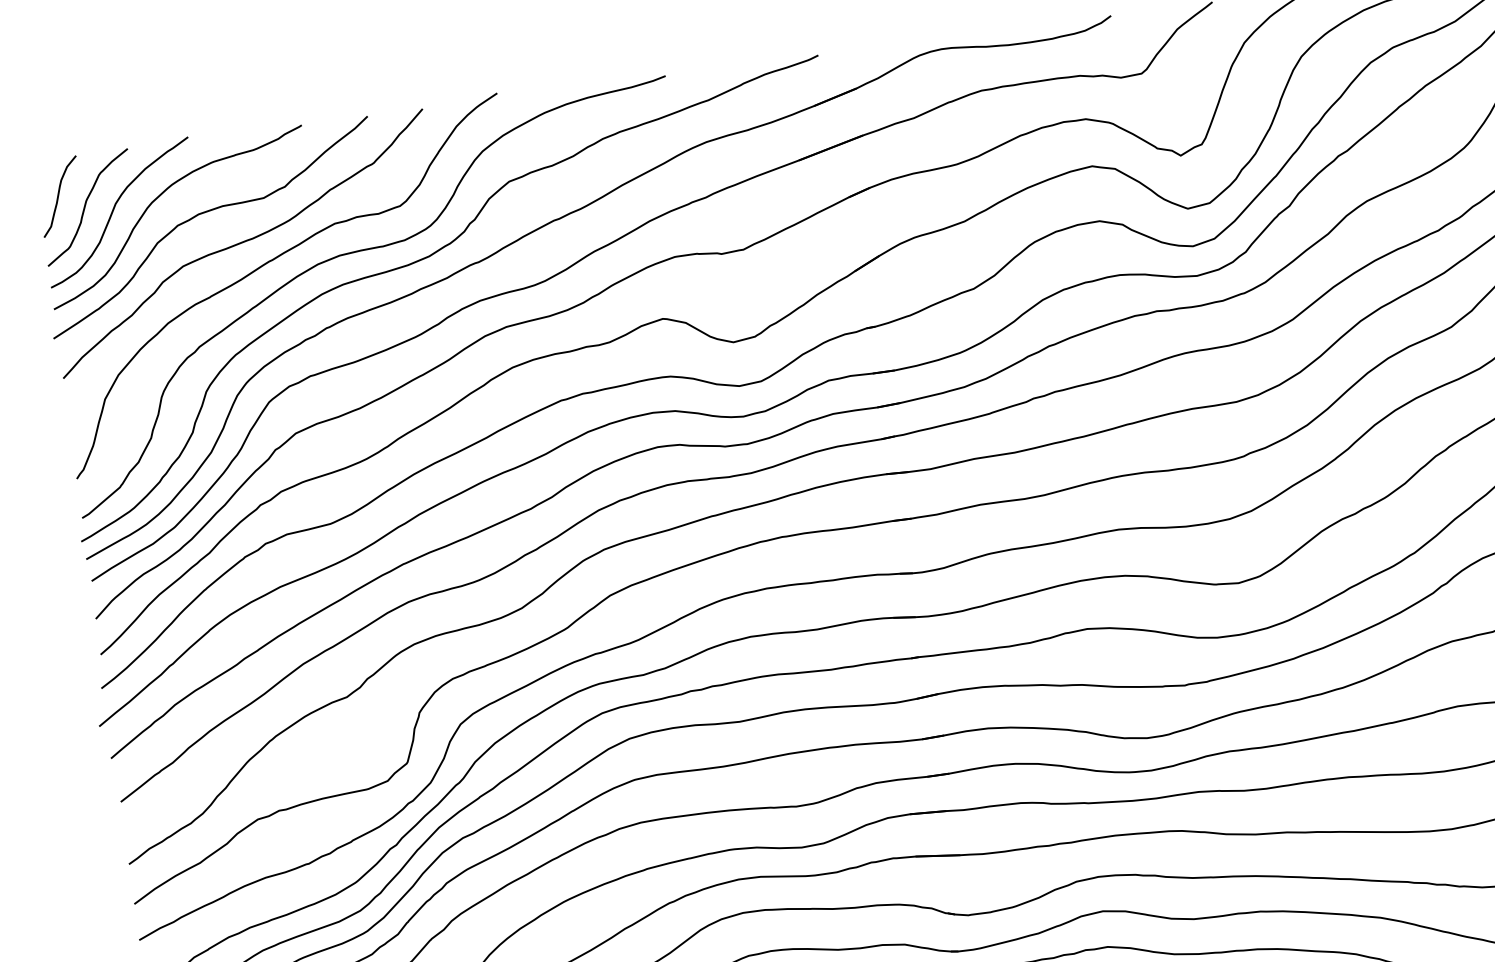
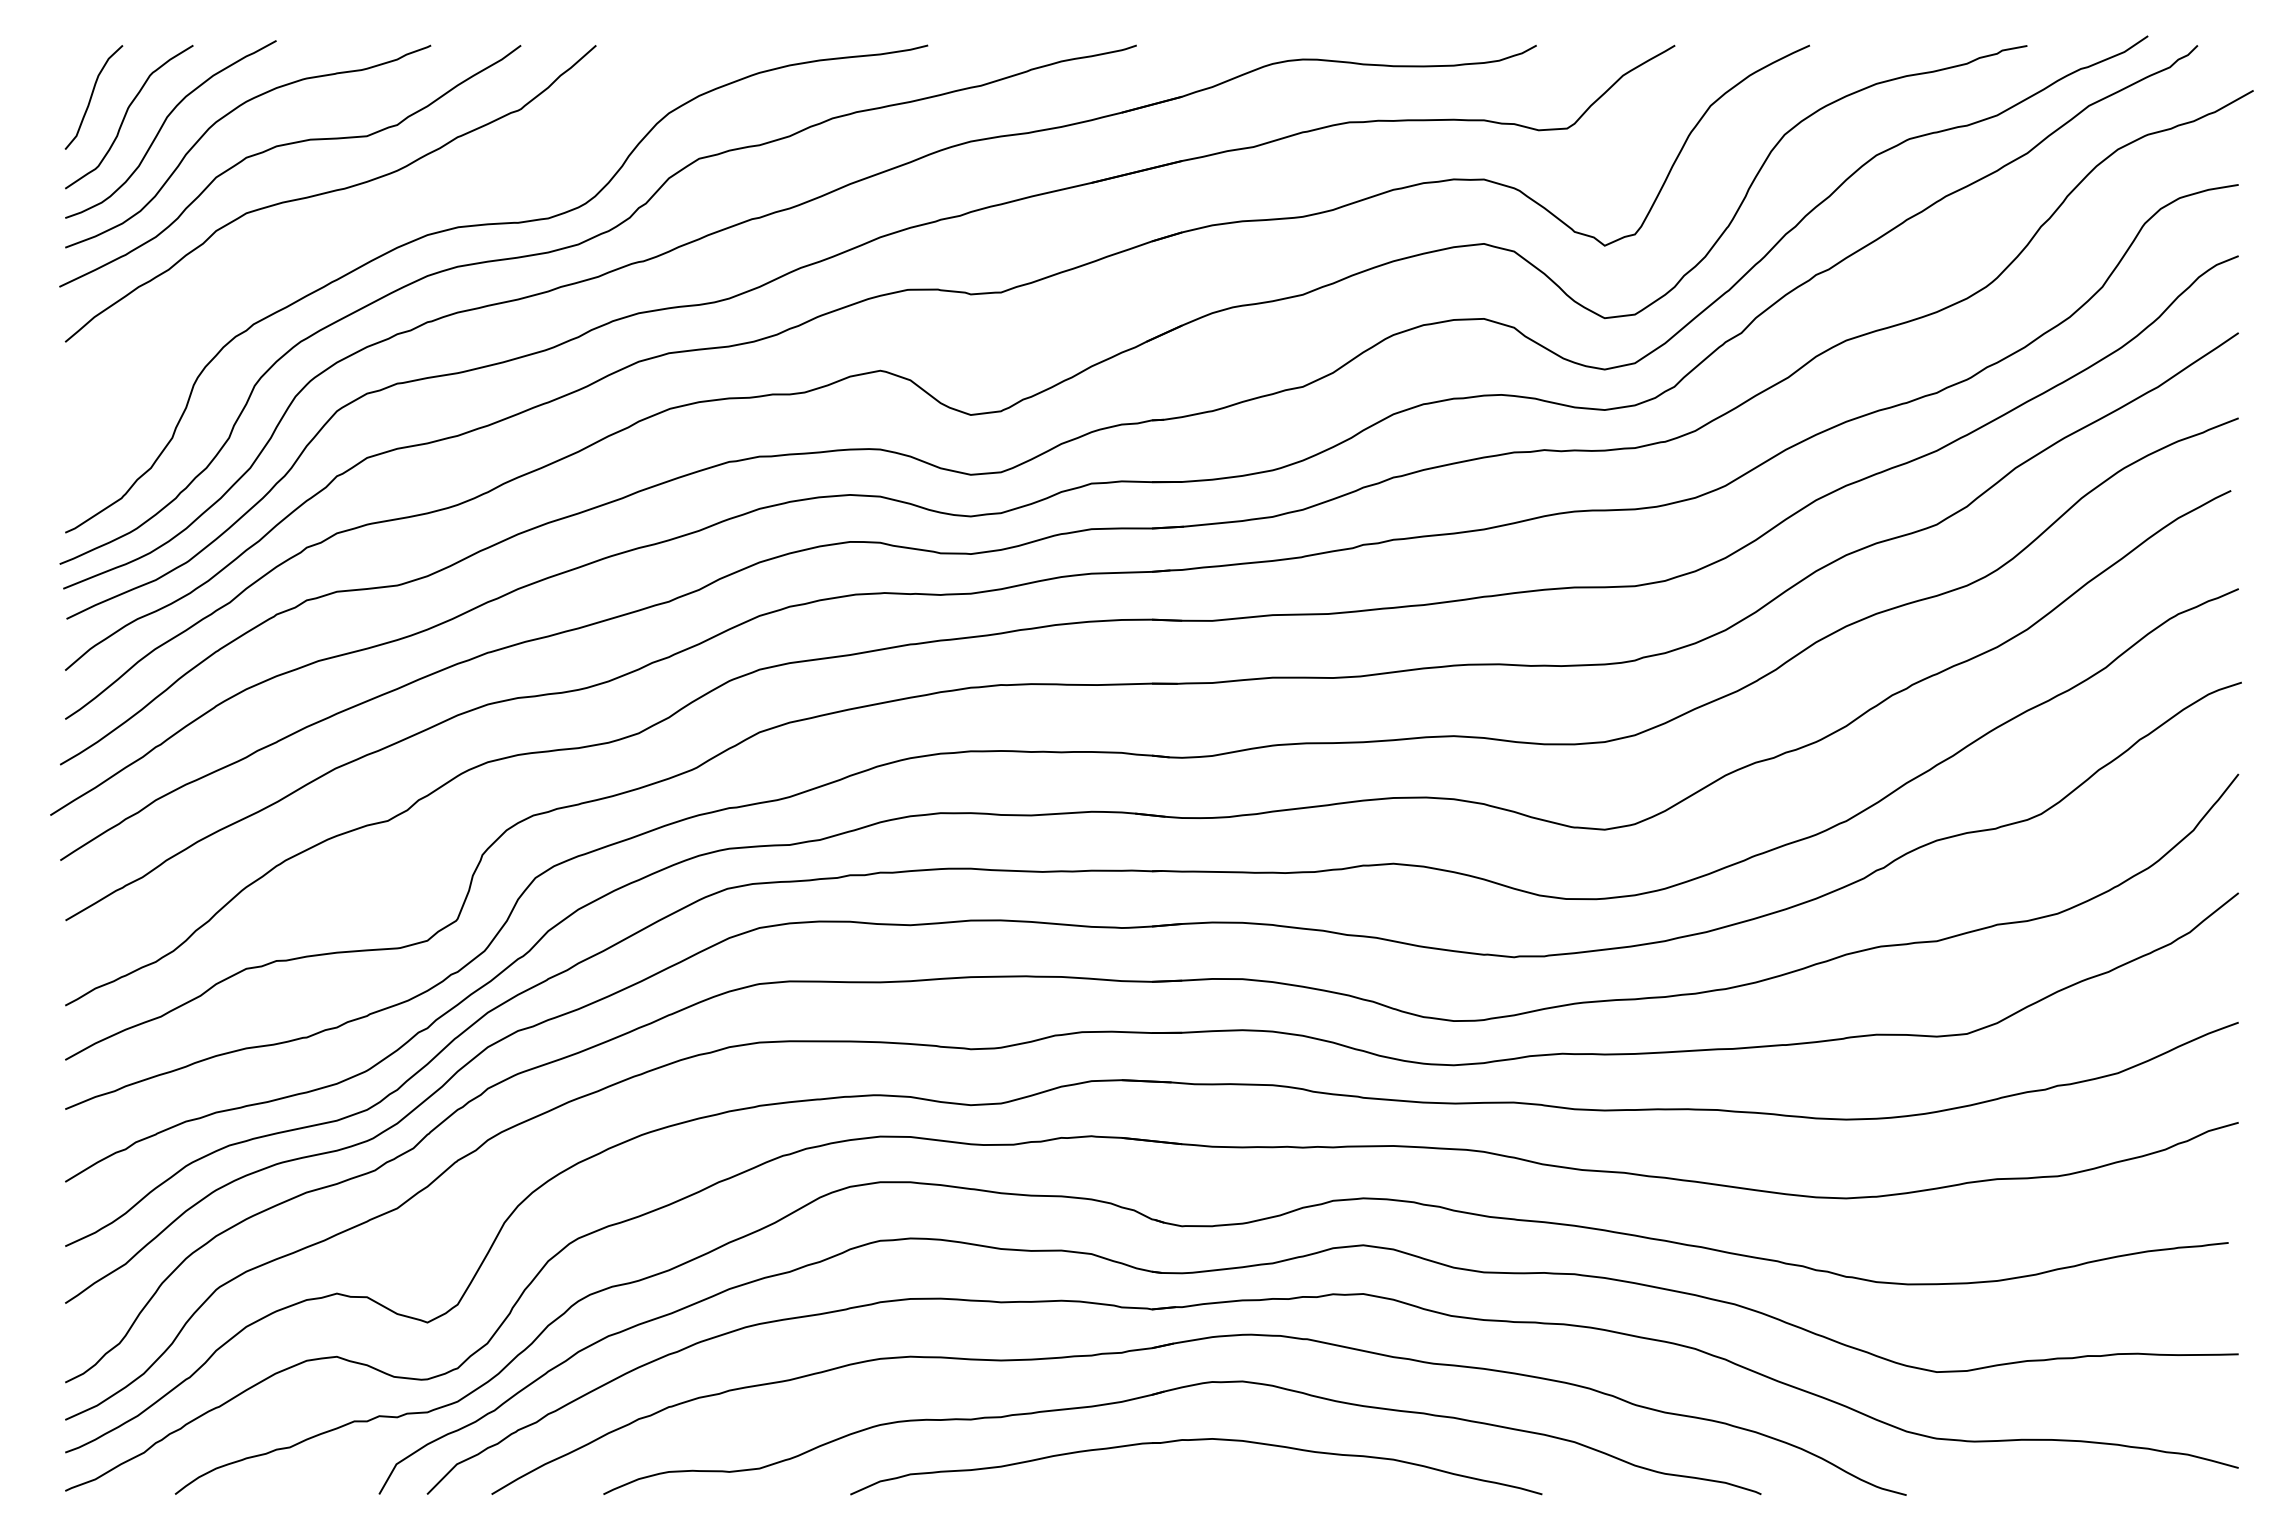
curve: (272, 261) -> (366, 222), removed

